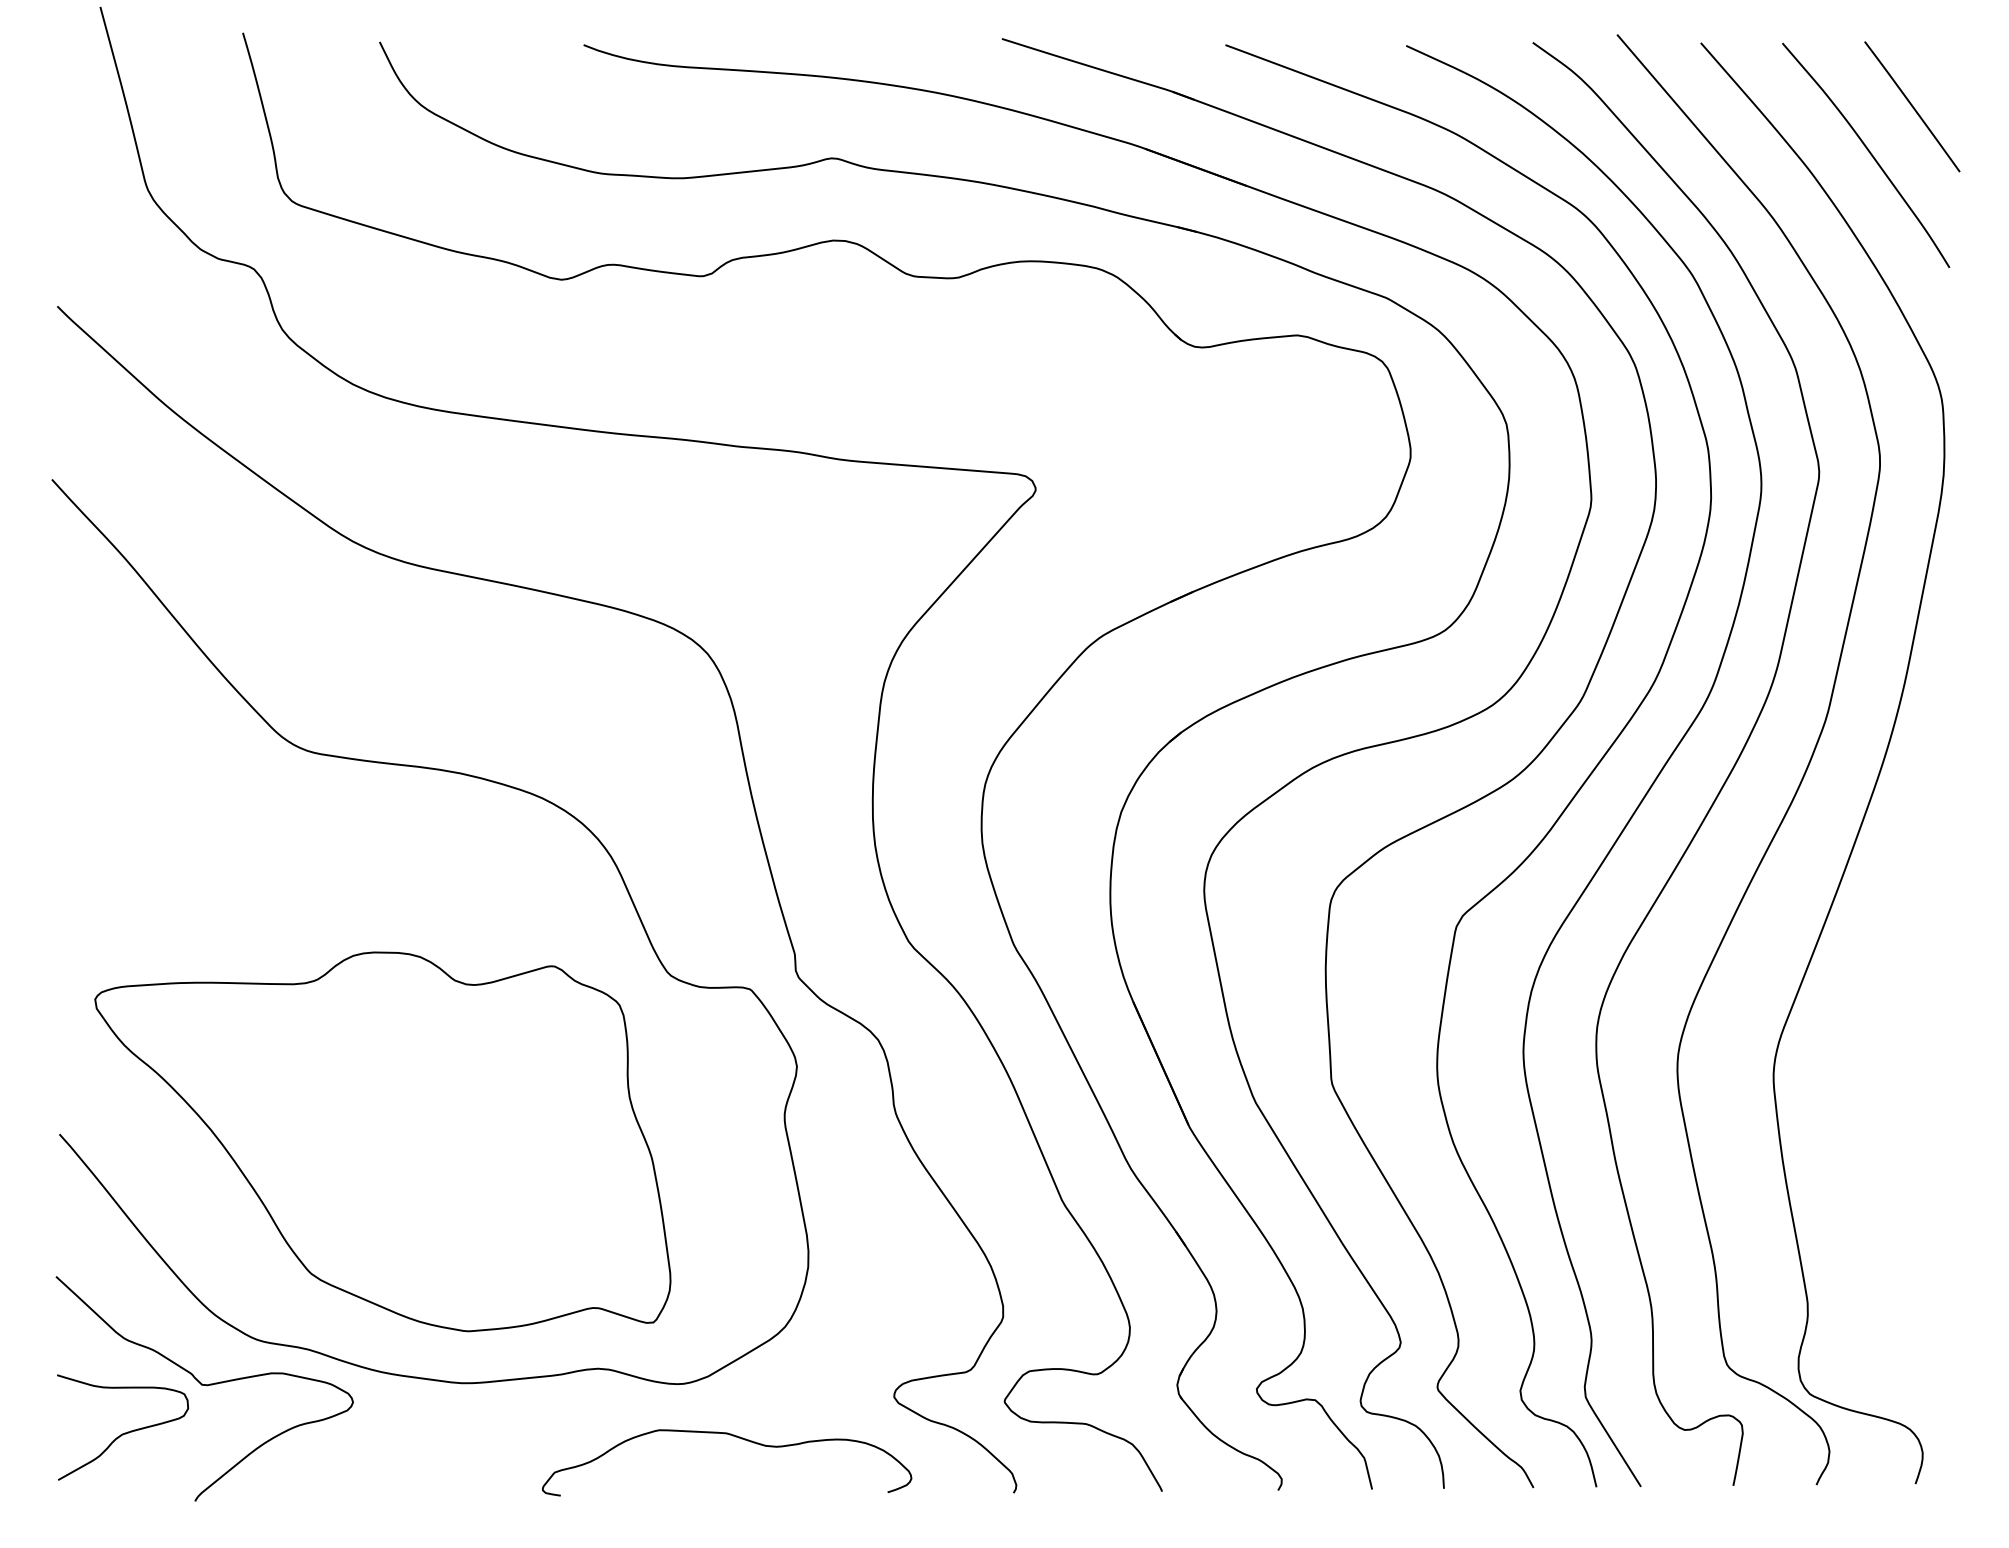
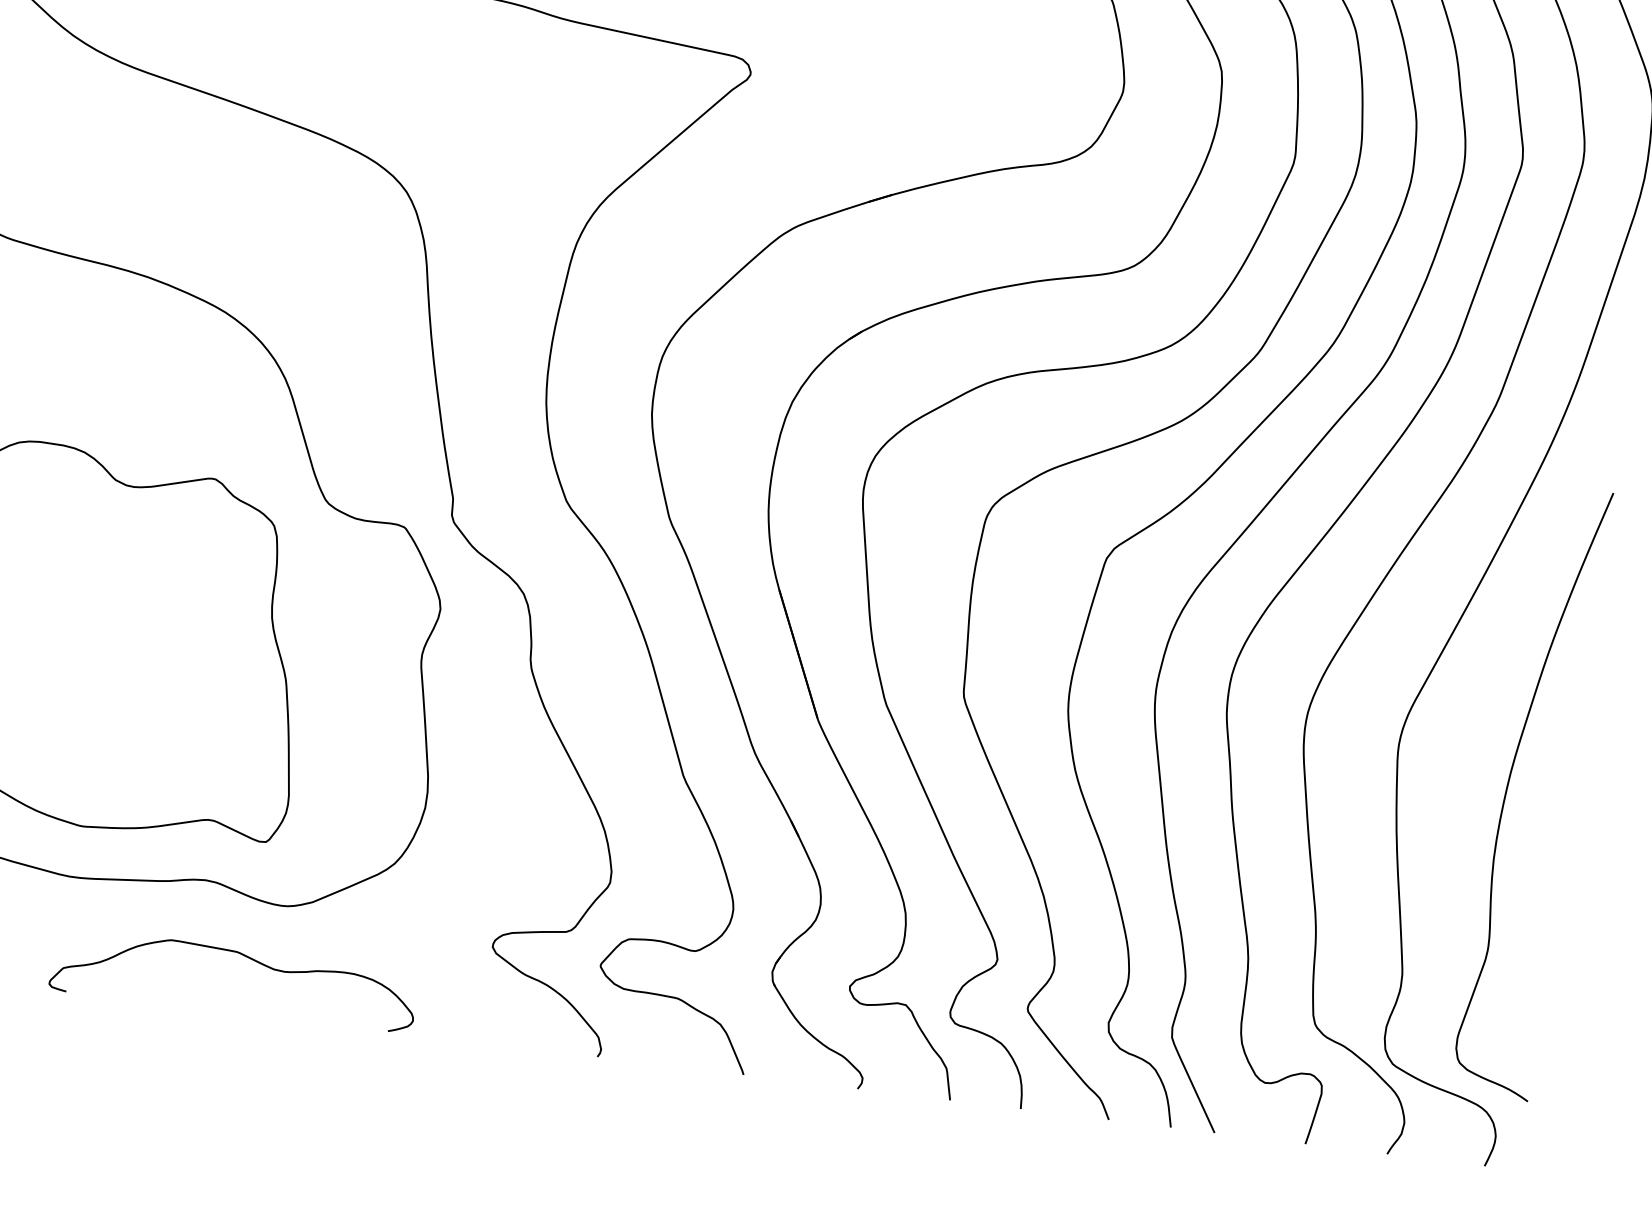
curve: (1888, 1103) -> (1507, 788), added
curve: (735, 1437) -> (245, 957), moved

